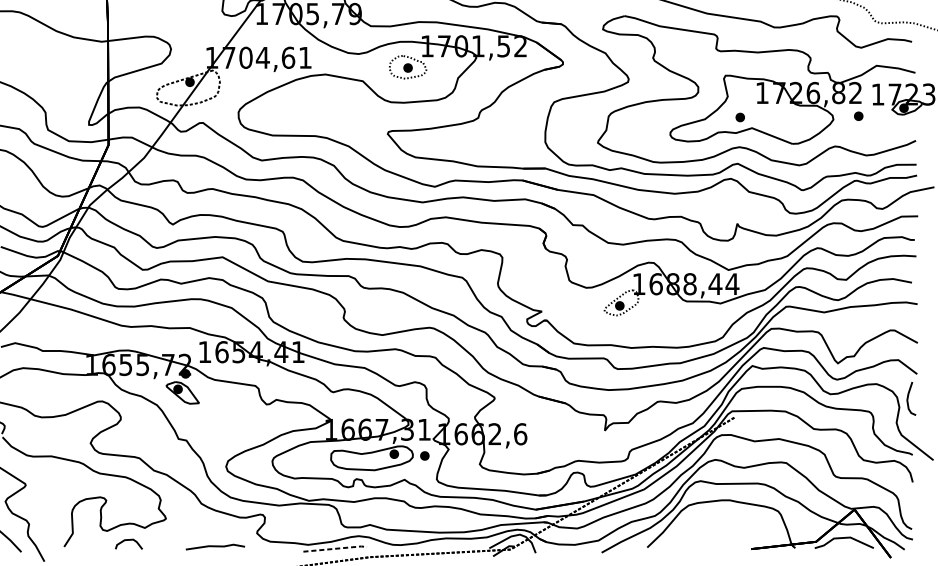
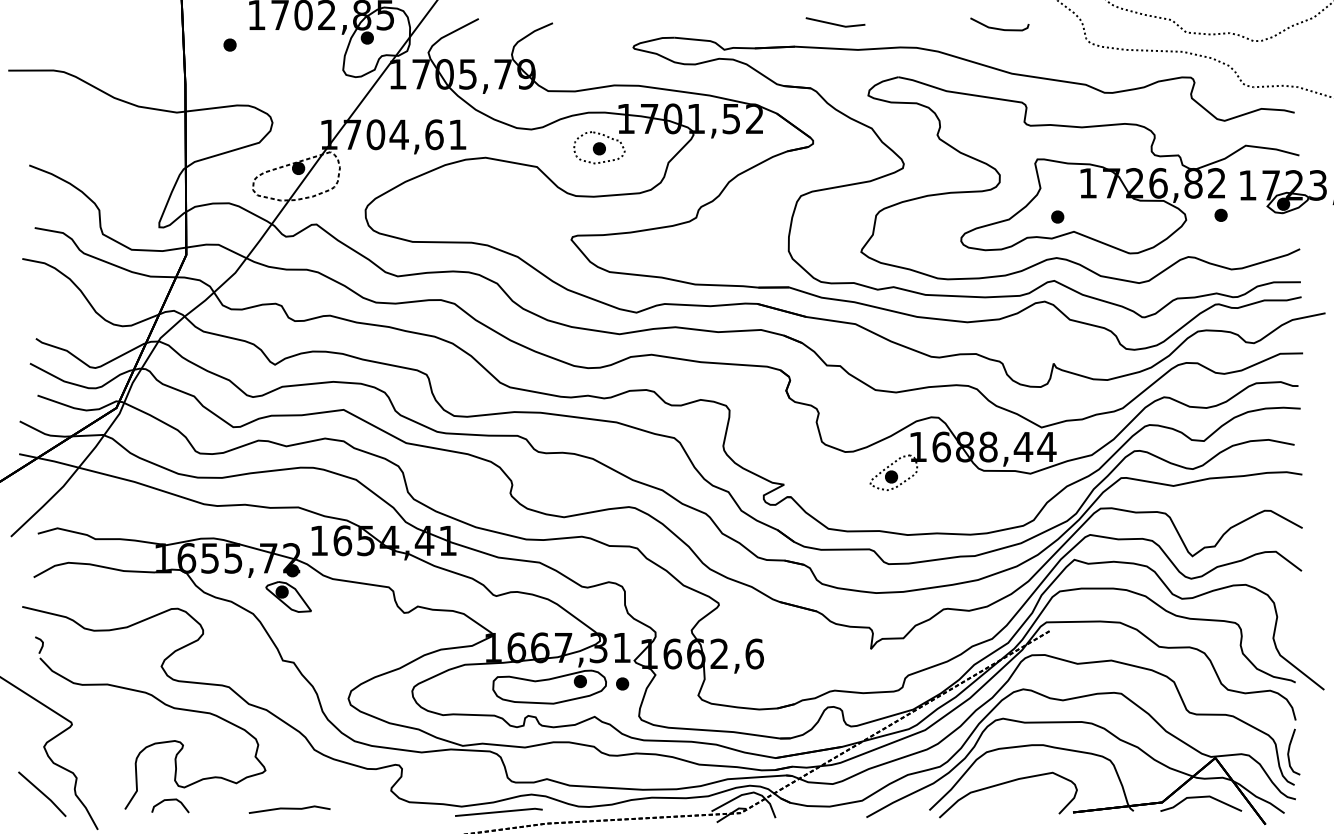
curve: (908, 398) -> (1289, 751), moved
curve: (703, 528) -> (1007, 783), added
curve: (129, 540) -> (170, 800), moved
line: (215, 546) -> (289, 809), moved
line: (335, 549) -> (499, 812), dashed -> solid

